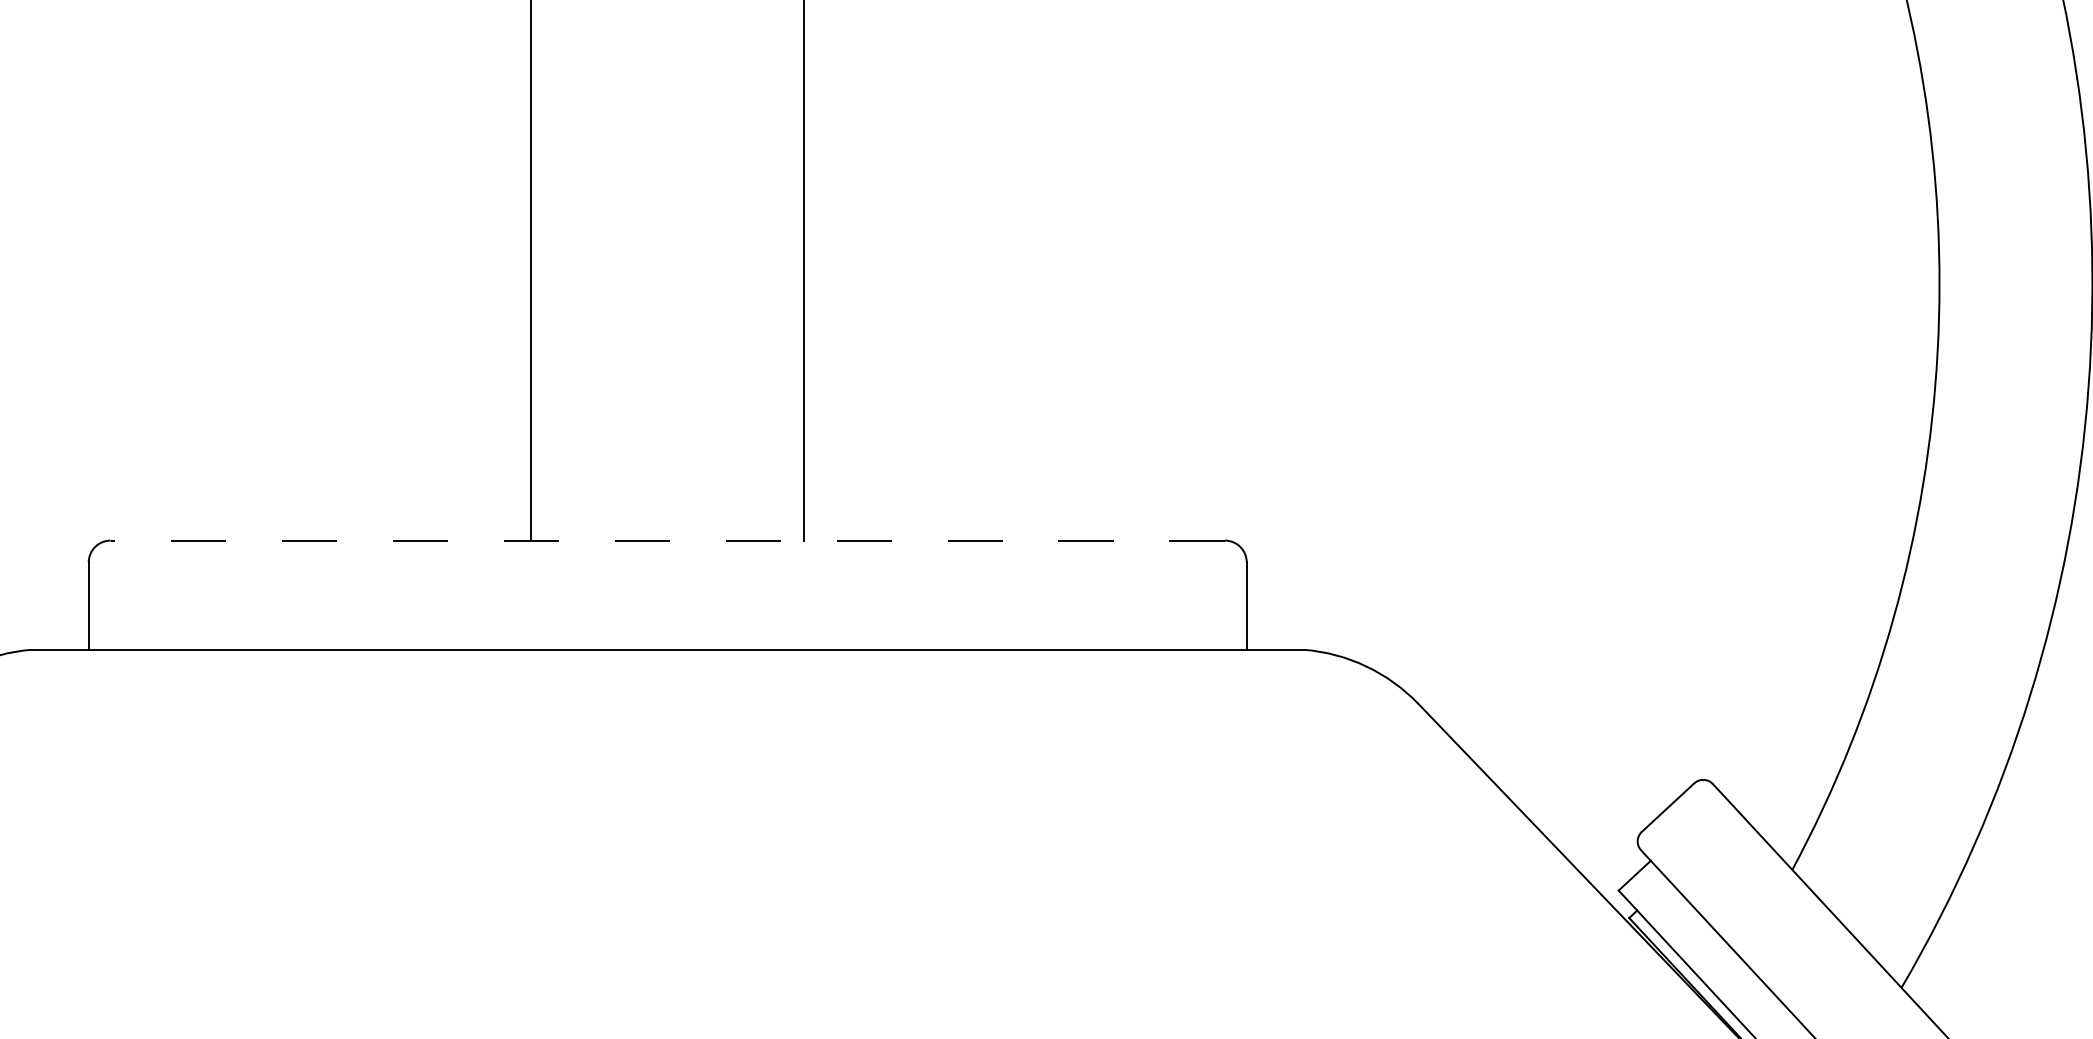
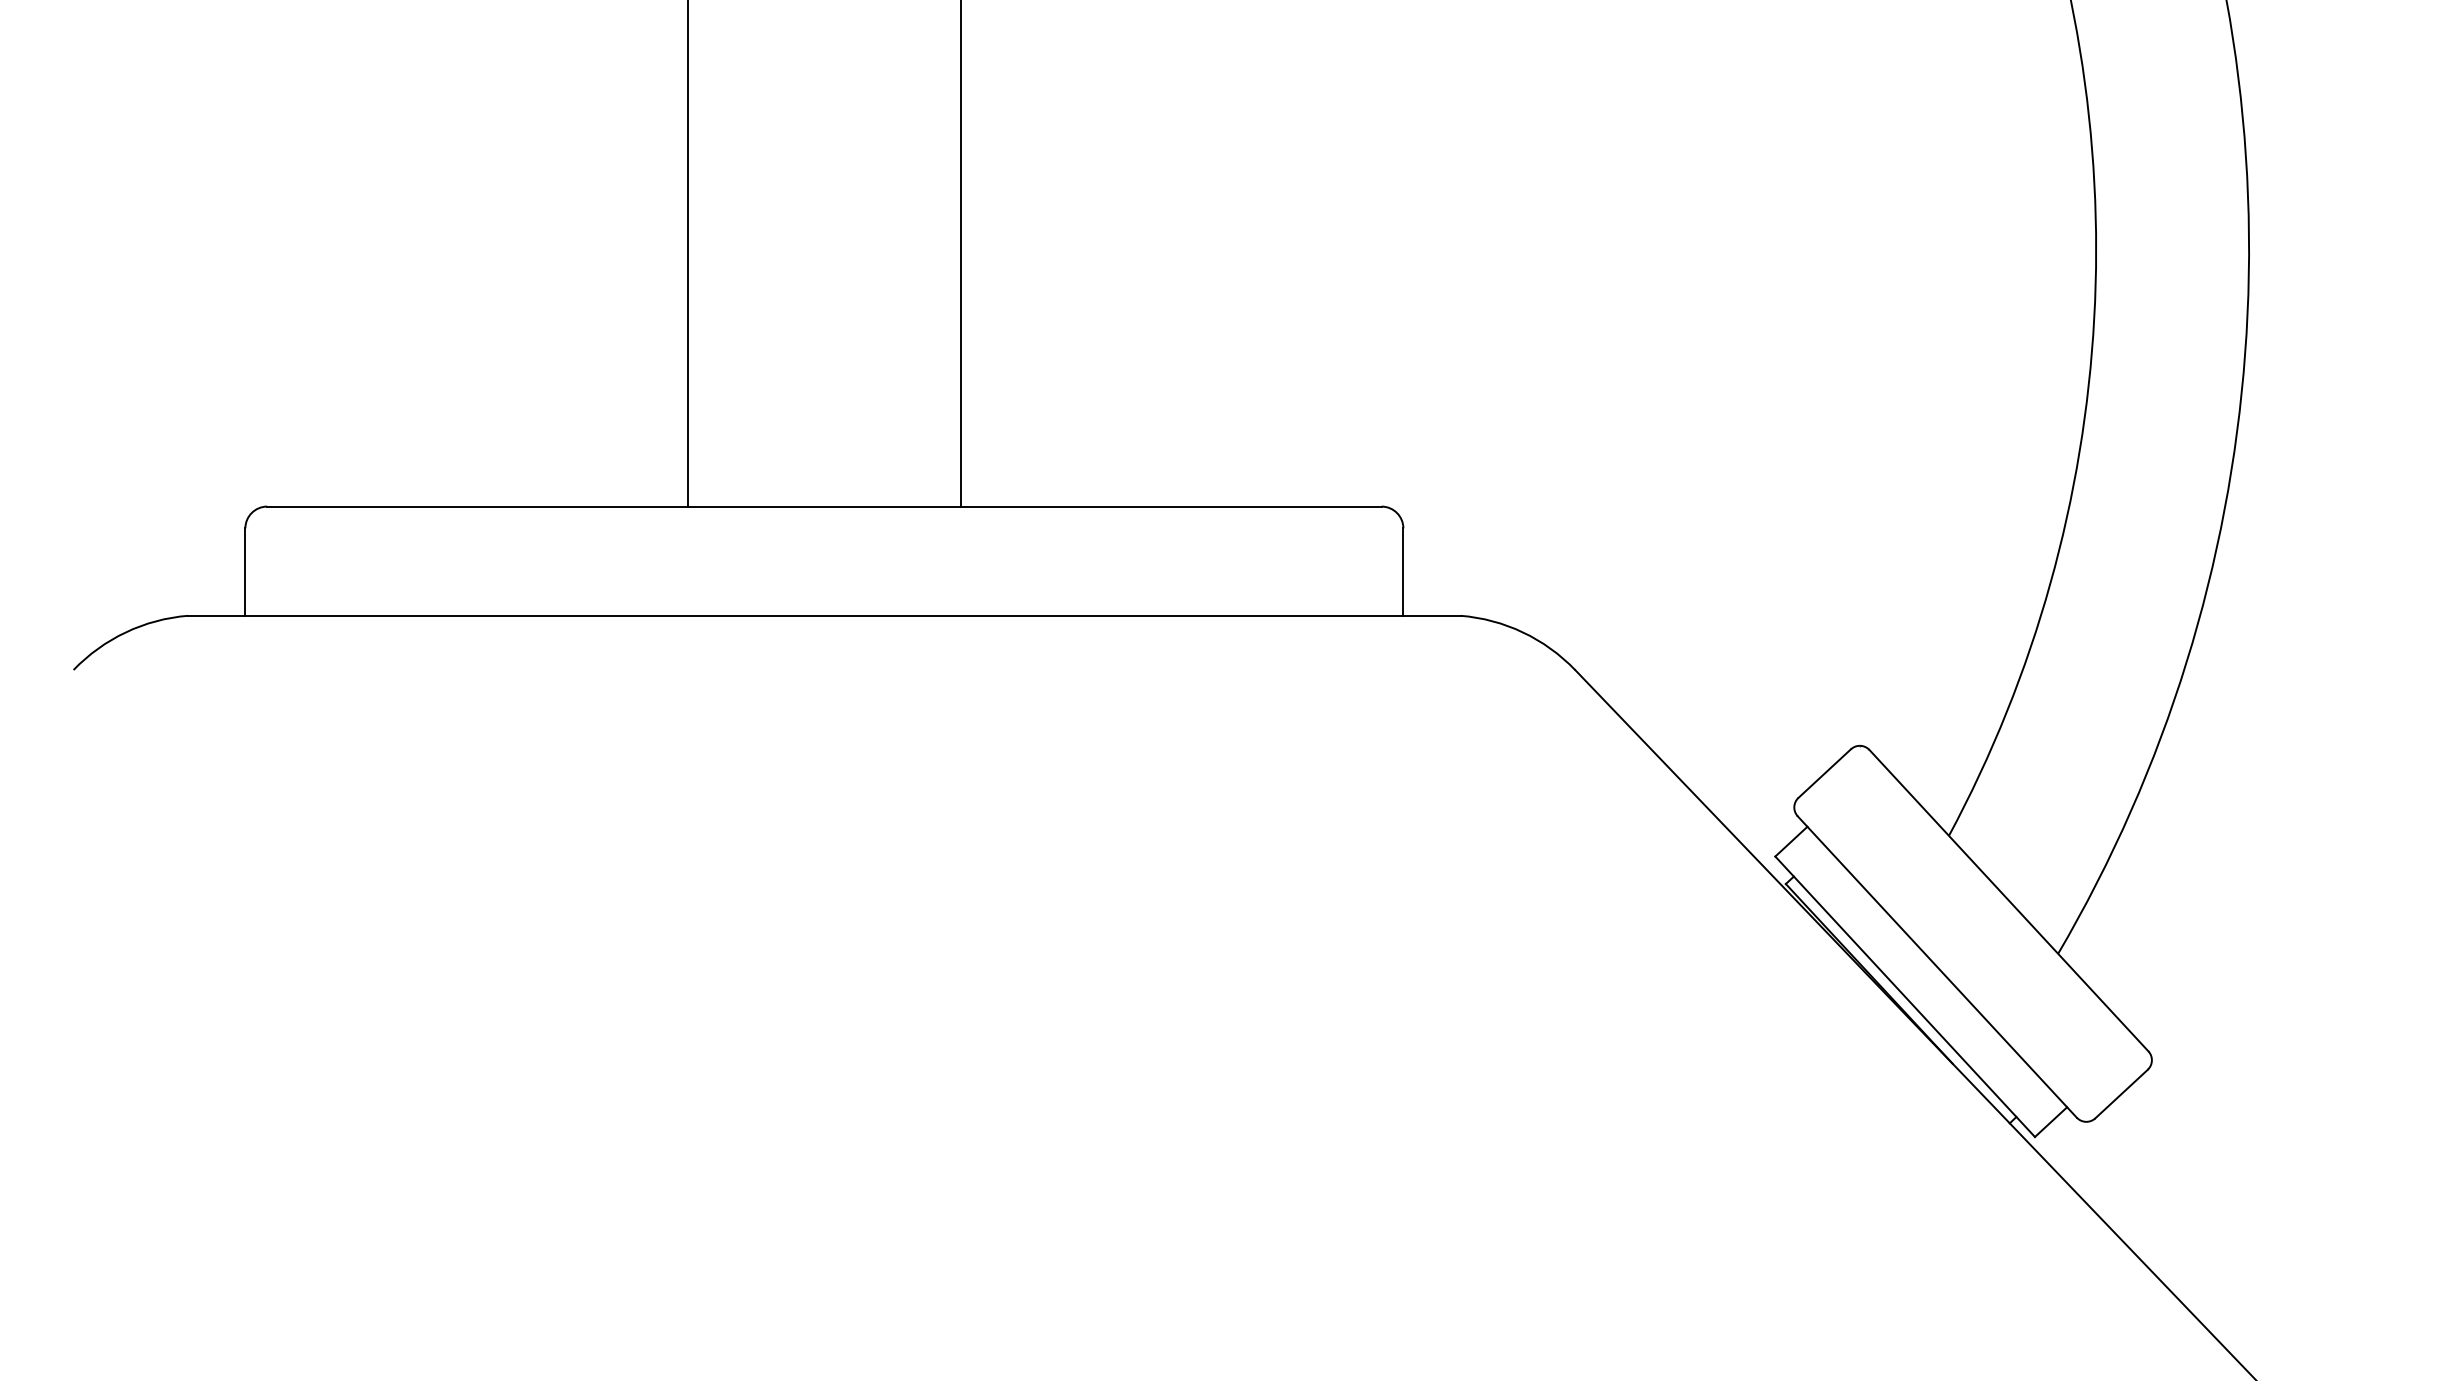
line: (666, 540) -> (823, 506), dashed -> solid

